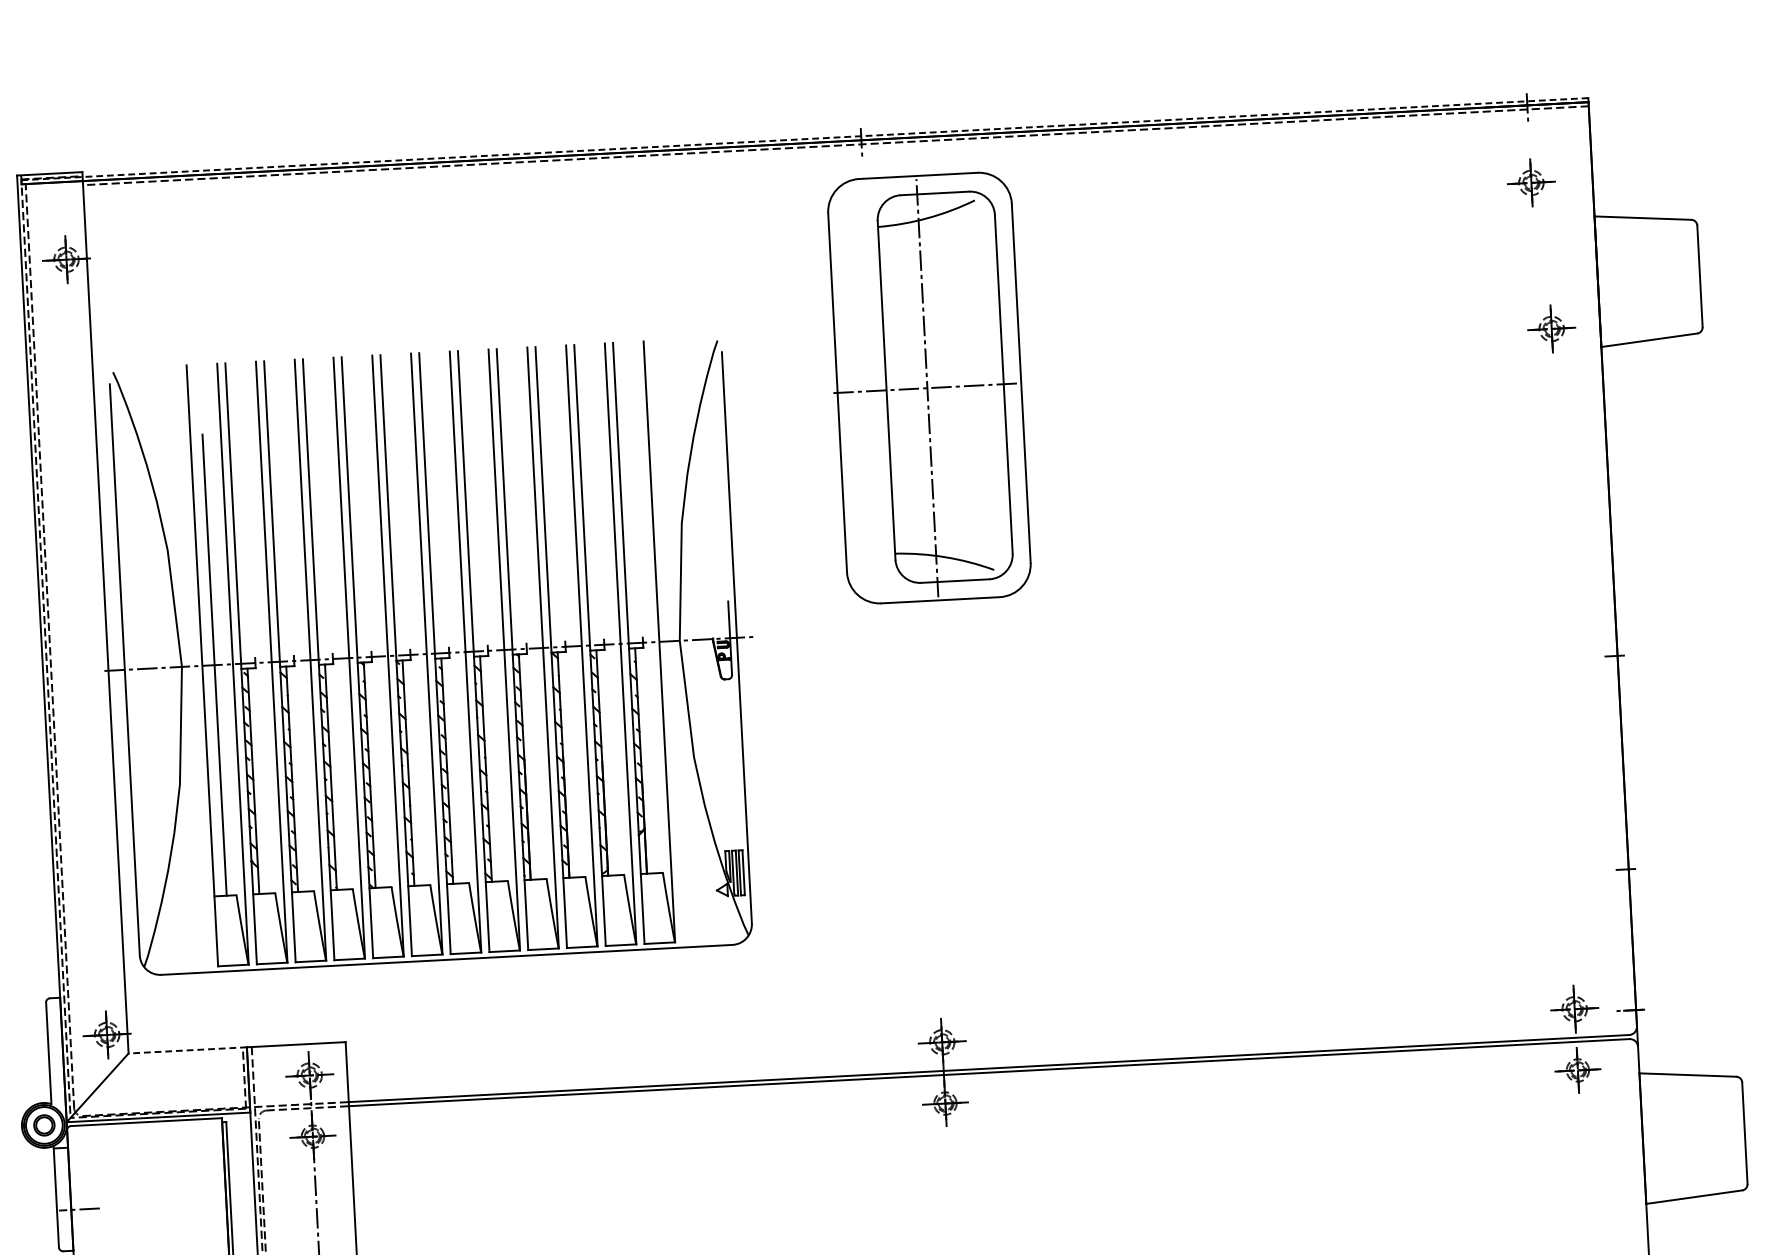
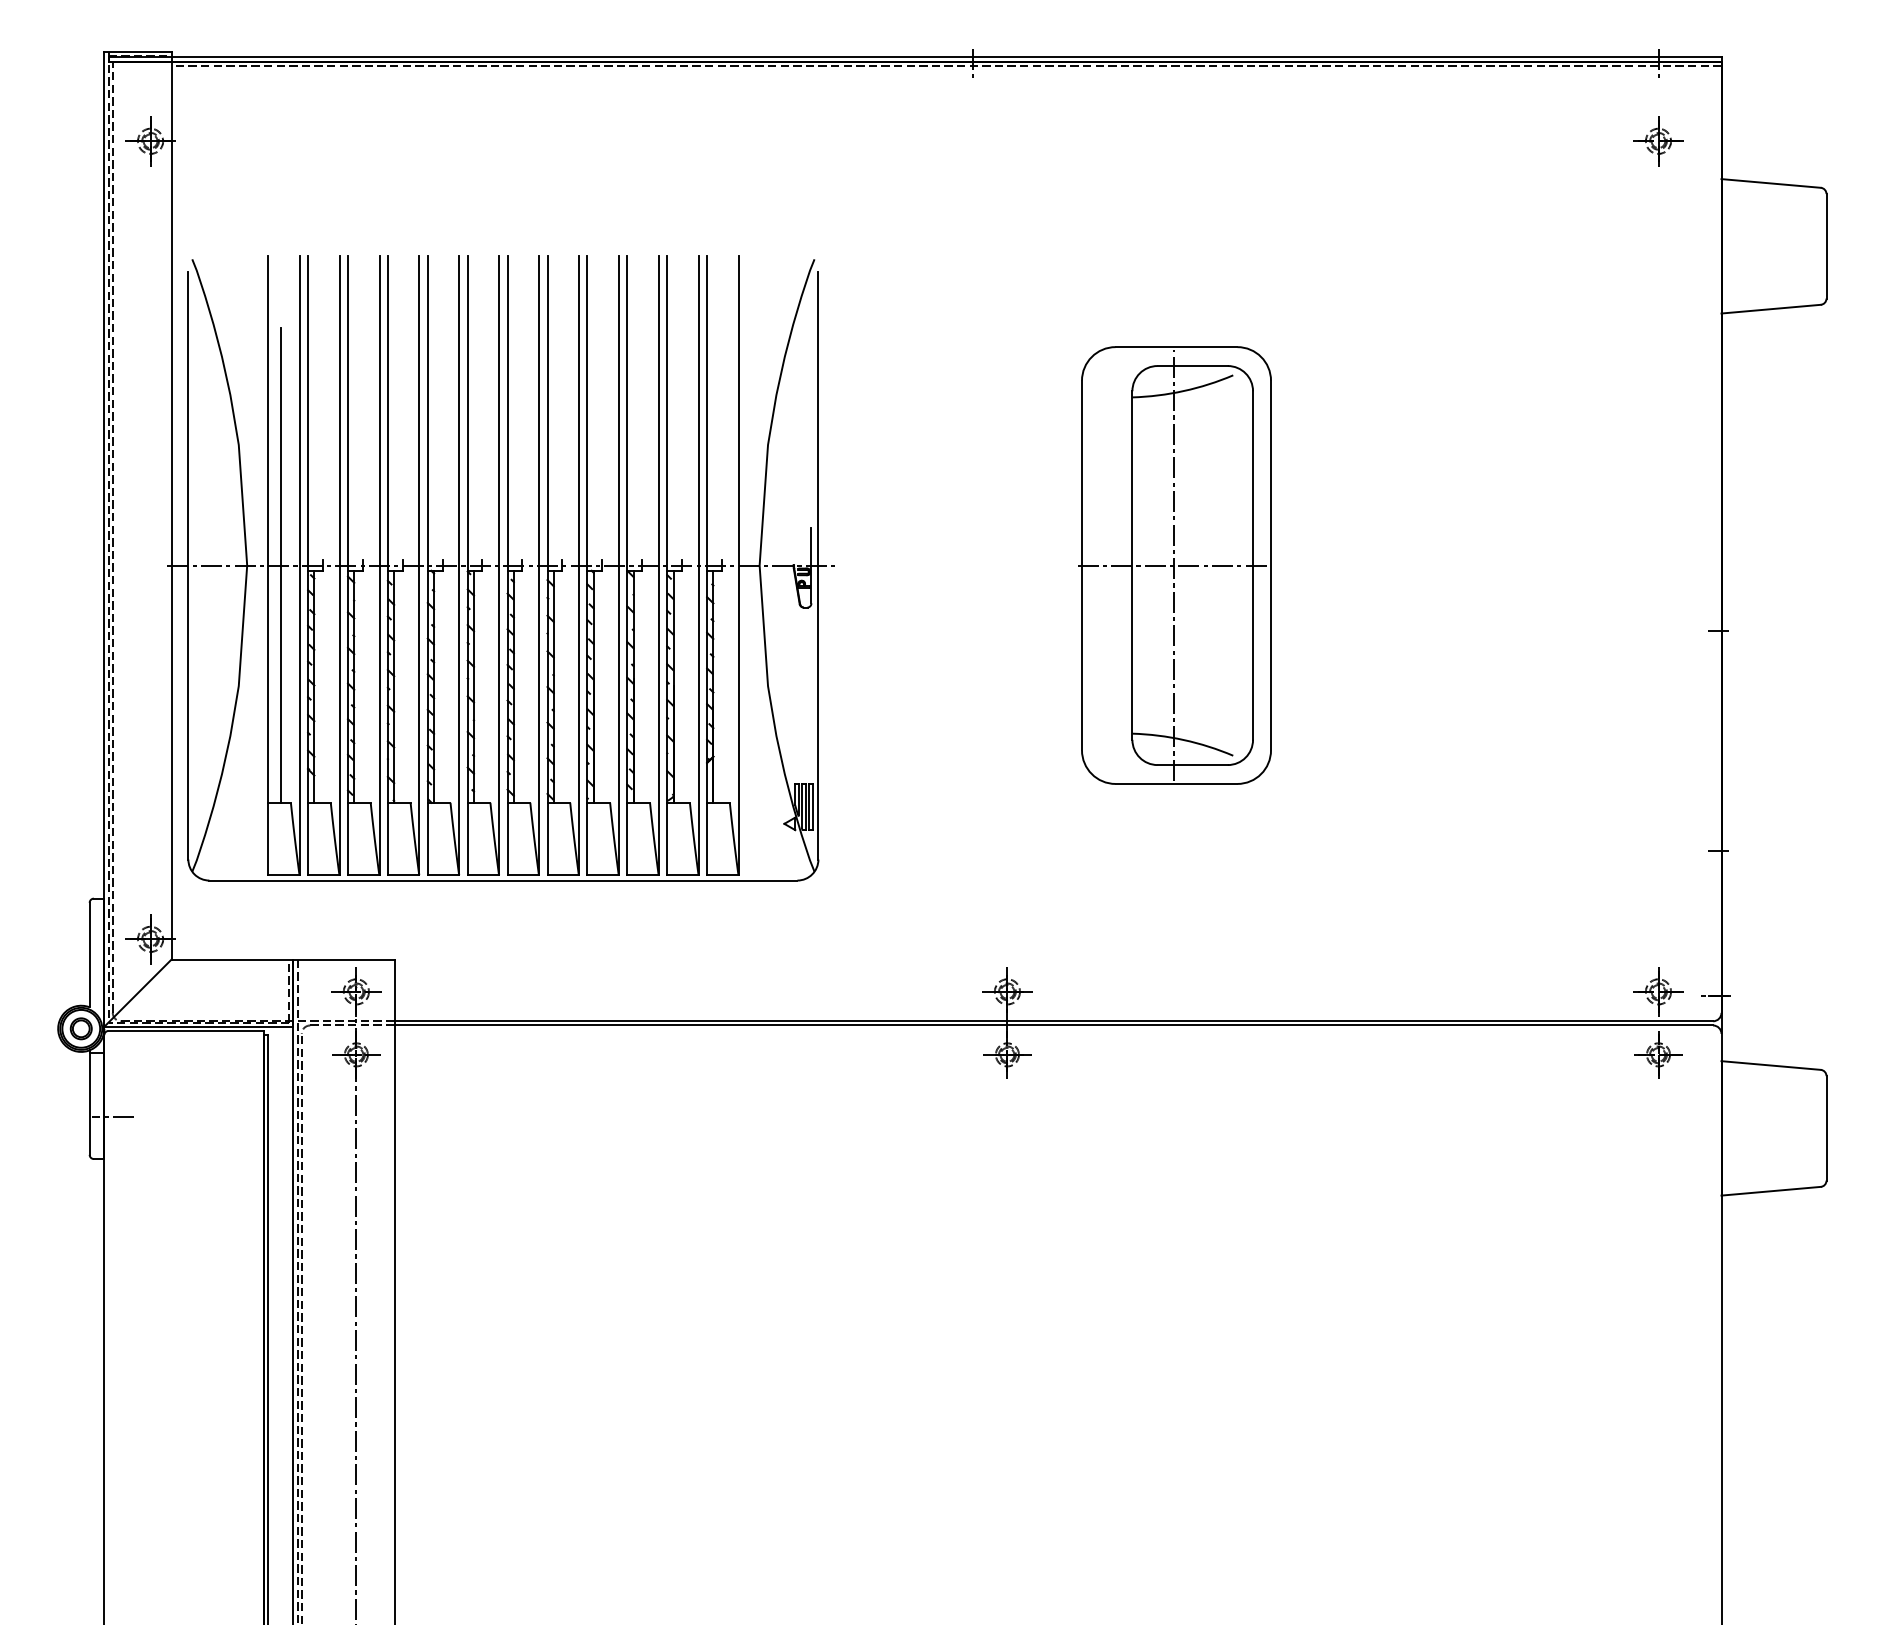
line: (805, 139) -> (915, 57), dashed -> solid
part: (1551, 329) -> (1671, 292), removed
part: (927, 388) -> (1174, 565), moved
line: (187, 1050) -> (232, 959), dashed -> solid

